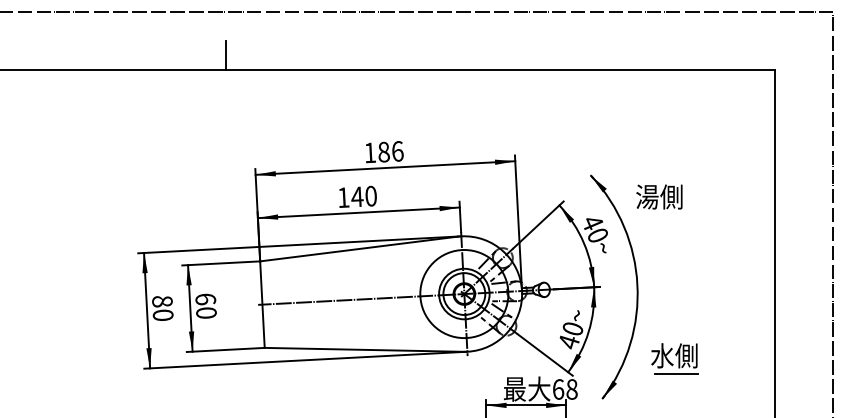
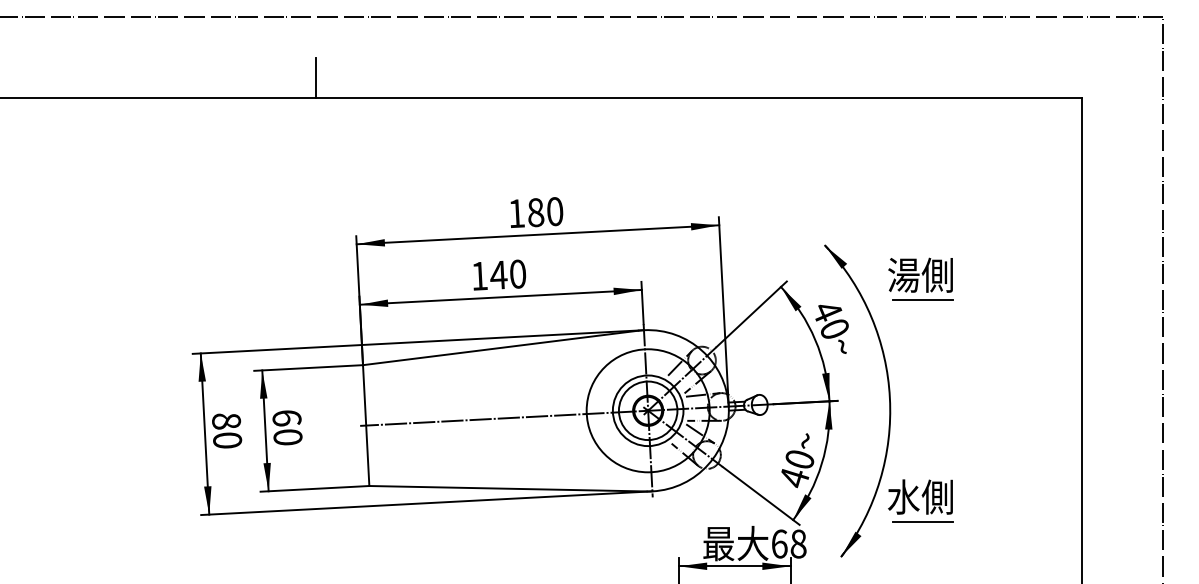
text: (397, 151) -> (555, 211), 186 -> 180
line: (660, 214) -> (922, 299), added
part: (674, 358) -> (920, 500), moved

